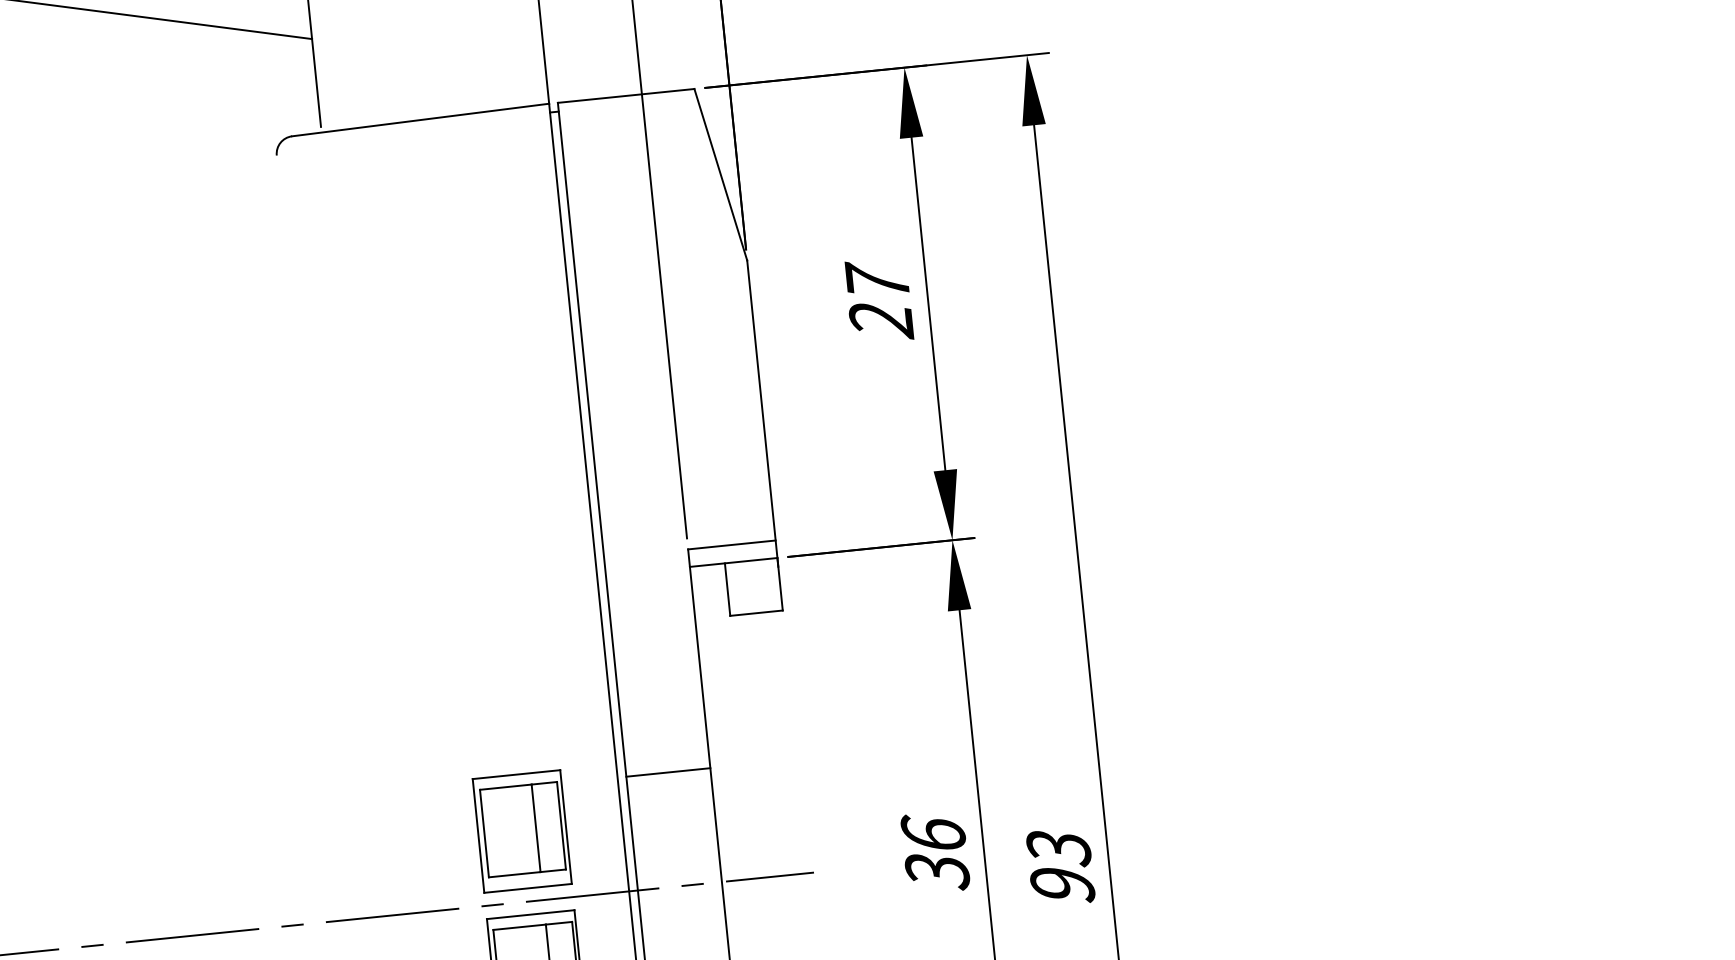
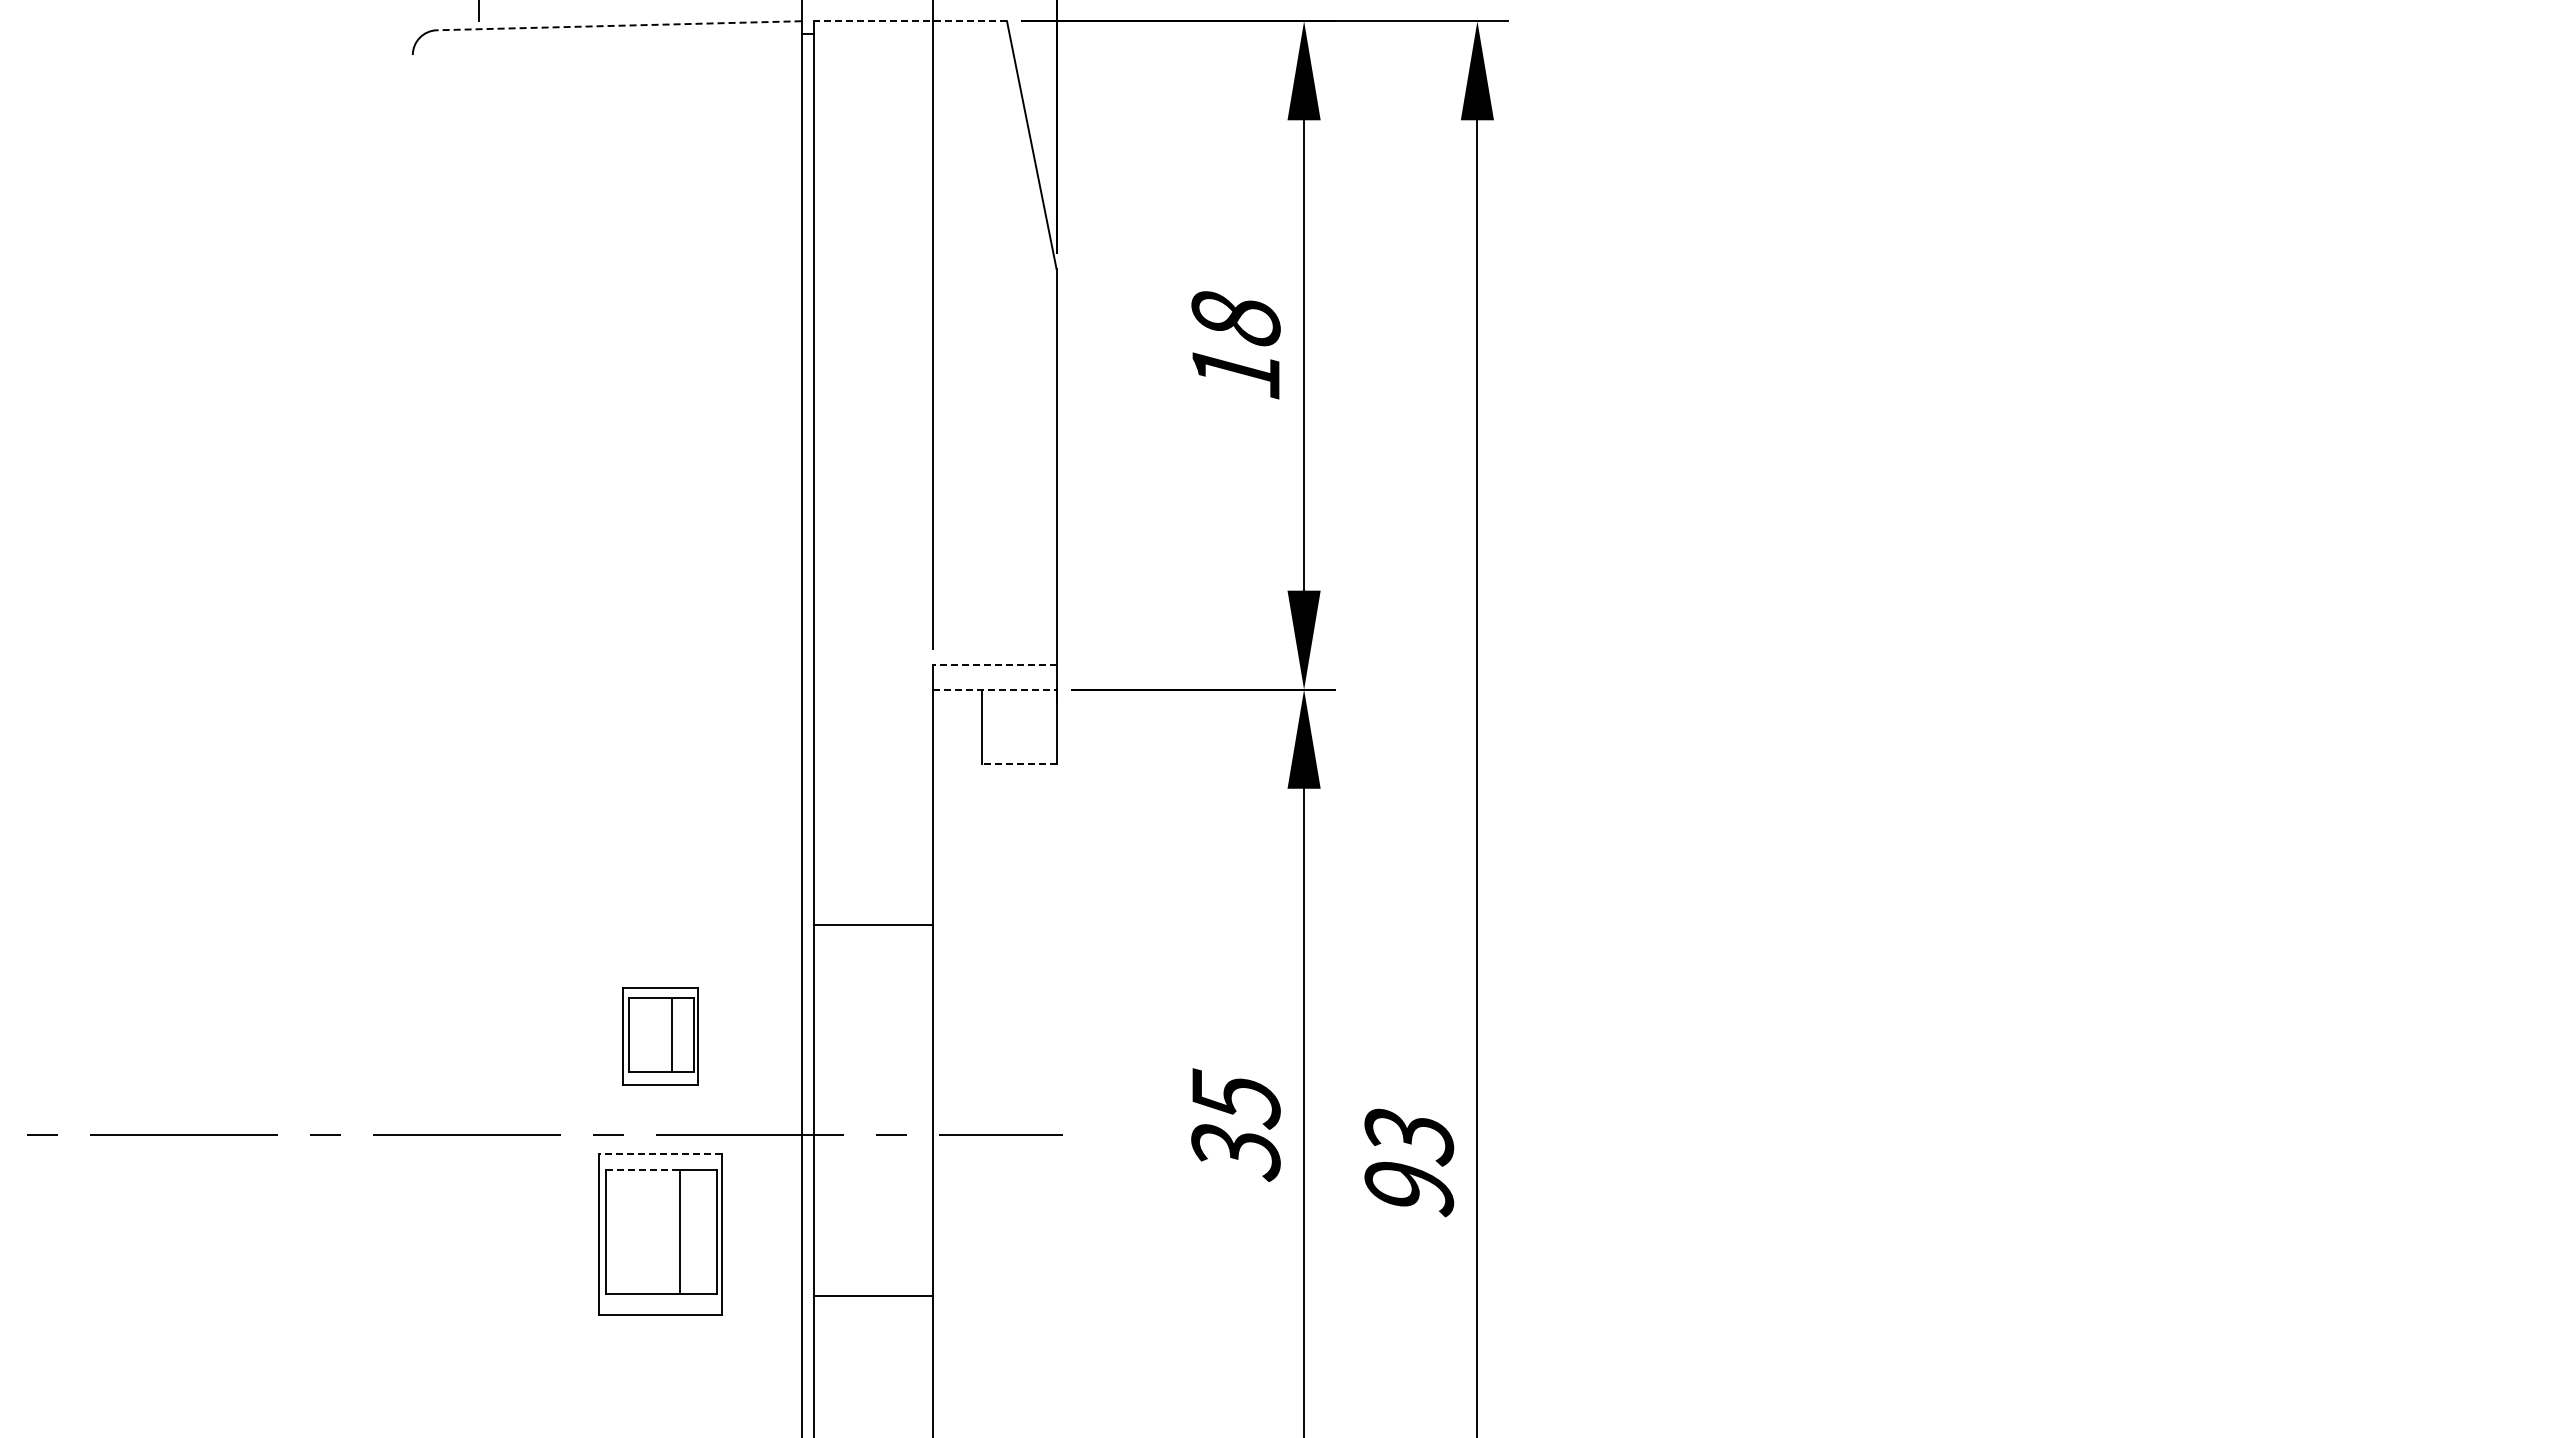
line: (626, 96) -> (910, 21), solid -> dashed
line: (420, 119) -> (618, 25), solid -> dashed
text: (879, 300) -> (1235, 343), 27 -> 18
line: (731, 544) -> (994, 664), solid -> dashed
line: (733, 562) -> (994, 689), solid -> dashed
line: (755, 612) -> (1018, 763), solid -> dashed
line: (667, 772) -> (872, 925), moved
part: (522, 831) -> (660, 1036), size x0.6
text: (933, 834) -> (1235, 1098), 36 -> 35
line: (530, 914) -> (660, 1153), solid -> dashed
line: (519, 927) -> (643, 1170), solid -> dashed

